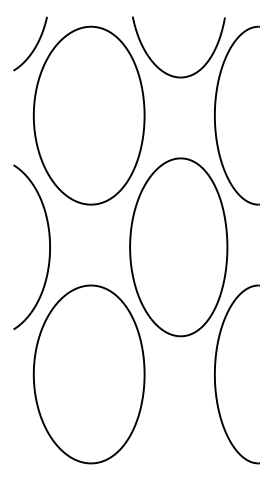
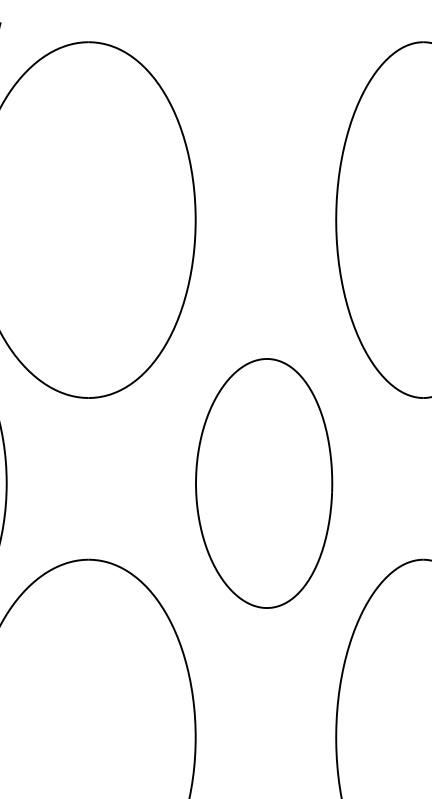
part: (163, 70) -> (233, 129), removed
part: (178, 247) -> (263, 483), size x0.7

